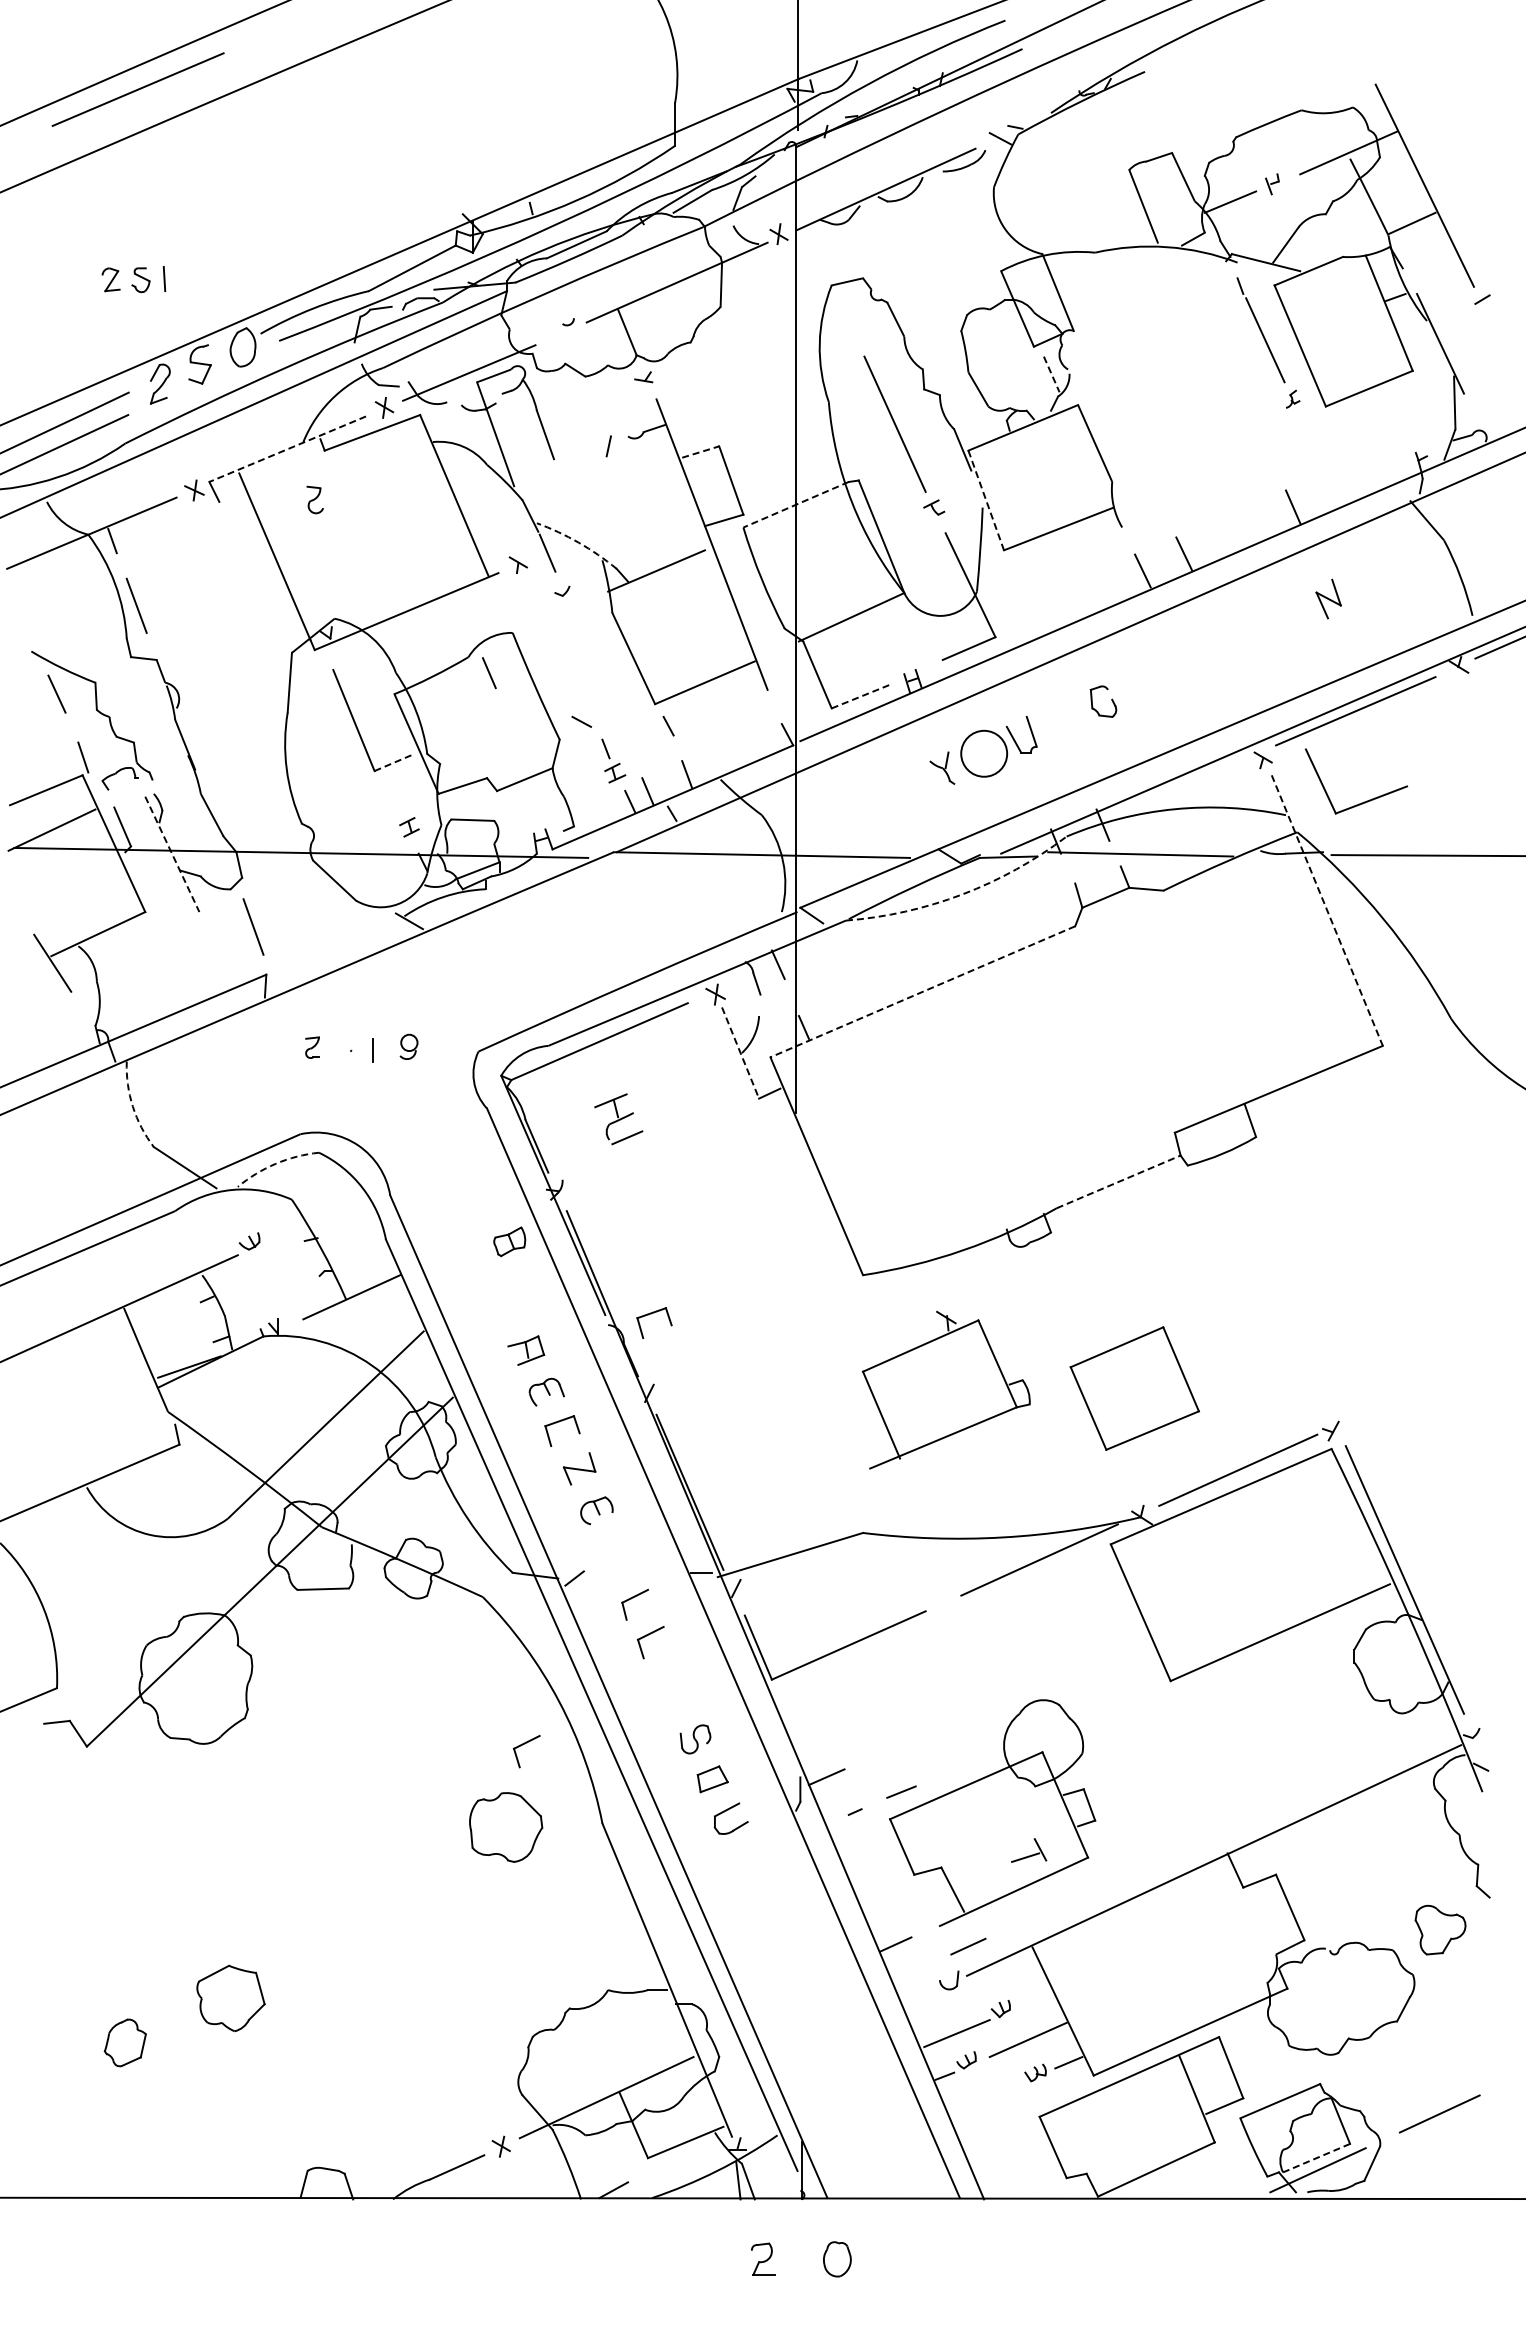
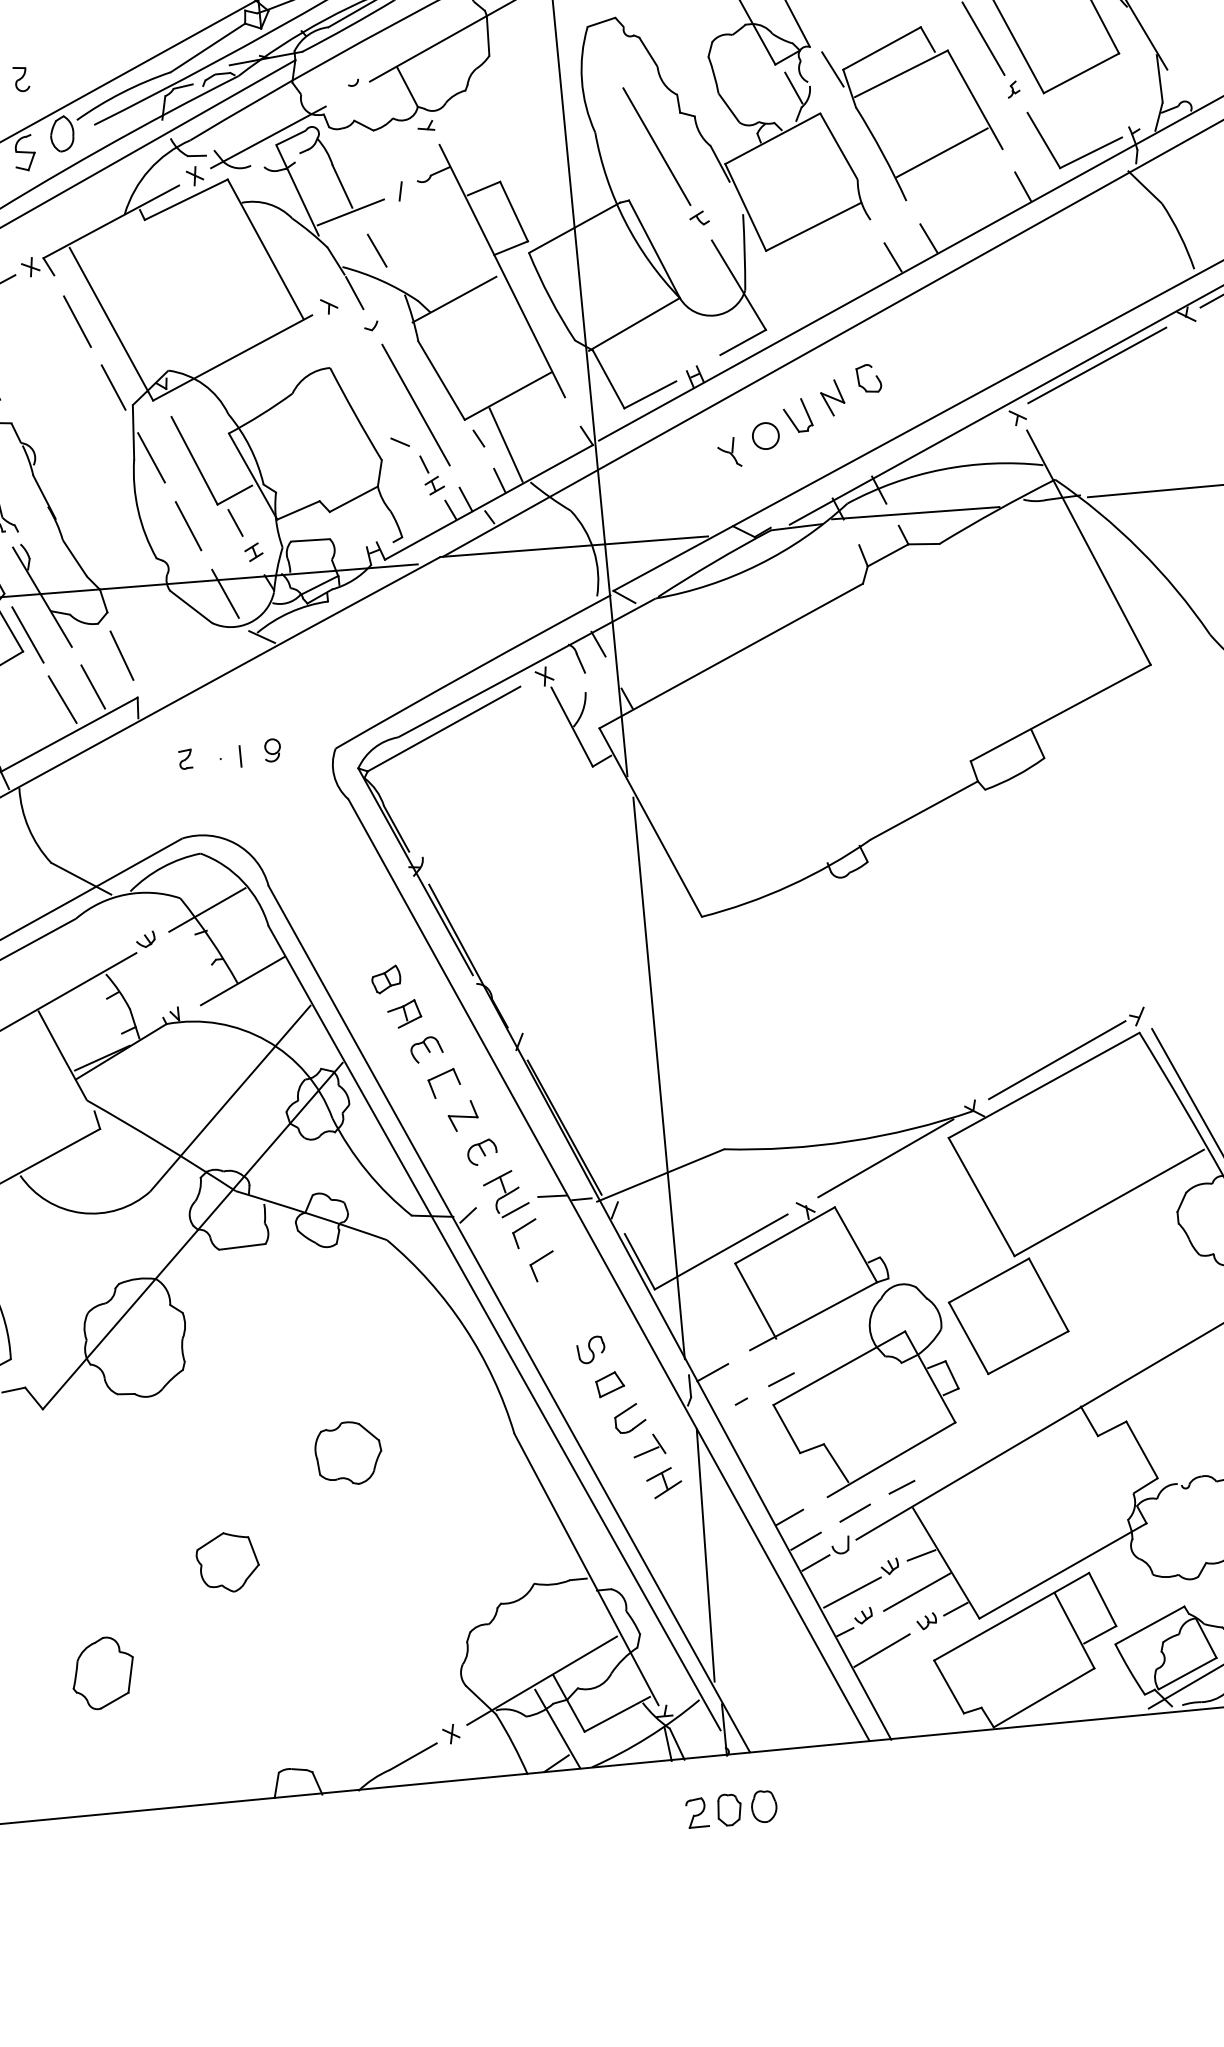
line: (1051, 374) -> (793, 88), dashed -> solid
part: (1180, 415) -> (913, 113), added
line: (287, 449) -> (111, 222), dashed -> solid
line: (701, 451) -> (484, 188), dashed -> solid
line: (551, 463) -> (350, 211), added
part: (314, 499) -> (20, 78), moved
line: (986, 500) -> (745, 207), dashed -> solid
line: (795, 504) -> (574, 227), dashed -> solid
line: (576, 508) -> (376, 250), added
arc: (578, 542) -> (381, 280), dashed -> solid
line: (239, 555) -> (77, 321), added
part: (1328, 598) -> (832, 397), moved
line: (272, 631) -> (113, 387), added
line: (489, 673) -> (235, 523), moved
line: (602, 682) -> (415, 404), added
line: (862, 696) -> (651, 394), dashed -> solid
line: (306, 712) -> (151, 457), added
line: (697, 736) -> (505, 445), added
circle: (983, 753) -> (765, 435), size x0.62
line: (394, 762) -> (234, 495), dashed -> solid
line: (340, 791) -> (188, 525), added
part: (1366, 800) -> (1086, 153), moved
line: (172, 854) -> (42, 597), dashed -> solid
line: (373, 869) -> (225, 593), added
line: (152, 894) -> (28, 635), added
arc: (962, 894) -> (758, 564), dashed -> solid
line: (1327, 911) -> (1089, 548), dashed -> solid
line: (218, 958) -> (93, 687), added
line: (183, 968) -> (62, 699), added
line: (922, 991) -> (730, 655), dashed -> solid
line: (740, 1053) -> (572, 727), dashed -> solid
arc: (132, 1106) -> (28, 828), dashed -> solid
part: (618, 1119) -> (506, 1194), moved
arc: (275, 1163) -> (162, 867), dashed -> solid
line: (1119, 1181) -> (925, 810), dashed -> solid
line: (320, 1215) -> (207, 910), added
part: (509, 1241) -> (386, 979), moved
part: (651, 1314) -> (514, 970), removed
part: (1134, 1388) -> (1008, 1316), moved
part: (945, 1389) -> (811, 1272), moved
line: (798, 1448) -> (658, 1078), added
line: (669, 1566) -> (552, 1196), added
part: (523, 1745) -> (436, 1370), removed
part: (506, 1827) -> (348, 1453), moved
part: (1029, 1850) -> (649, 1445), moved
part: (761, 1892) -> (663, 1482), added
line: (1022, 1922) -> (901, 1486), added
line: (911, 1972) -> (806, 1541), added
line: (799, 1976) -> (705, 1554), added
part: (230, 1997) -> (227, 1561), moved
line: (919, 1997) -> (815, 1563), added
line: (1036, 1999) -> (921, 1554), added
part: (125, 2042) -> (103, 1672), size x1.67
line: (983, 2100) -> (882, 1650), added
line: (618, 2152) -> (557, 1729), added
line: (1316, 2158) -> (1187, 1674), dashed -> solid
part: (798, 2258) -> (729, 1809), added

